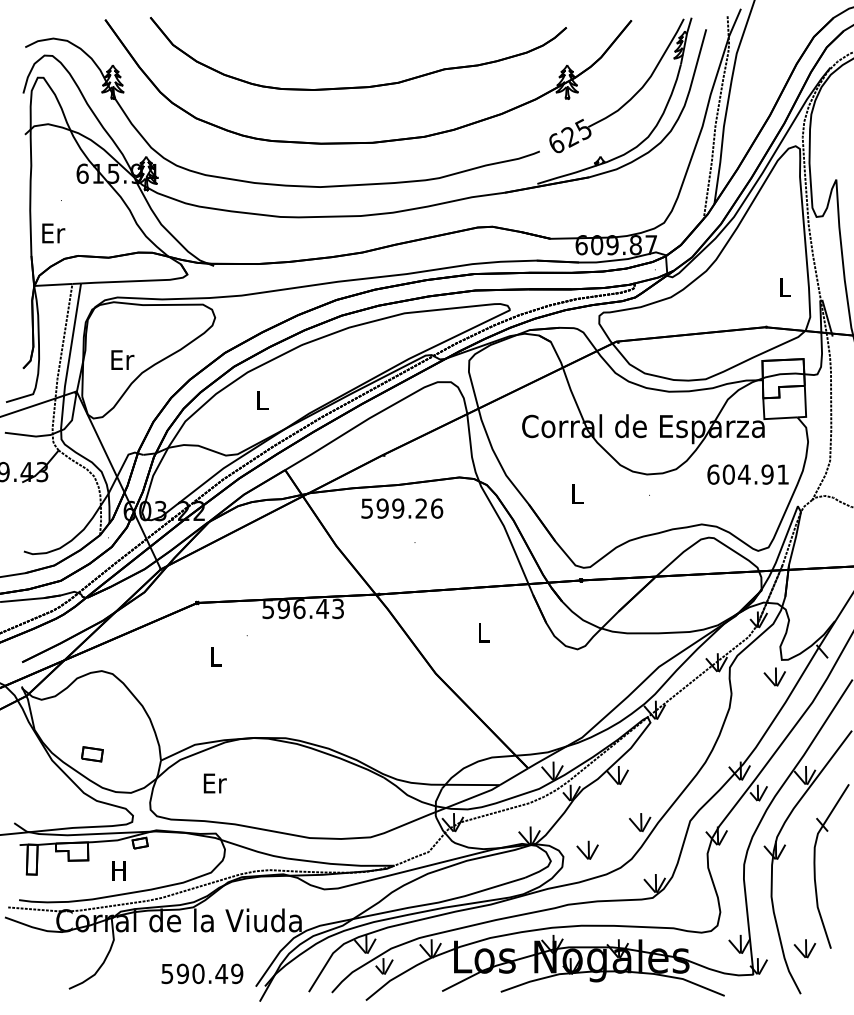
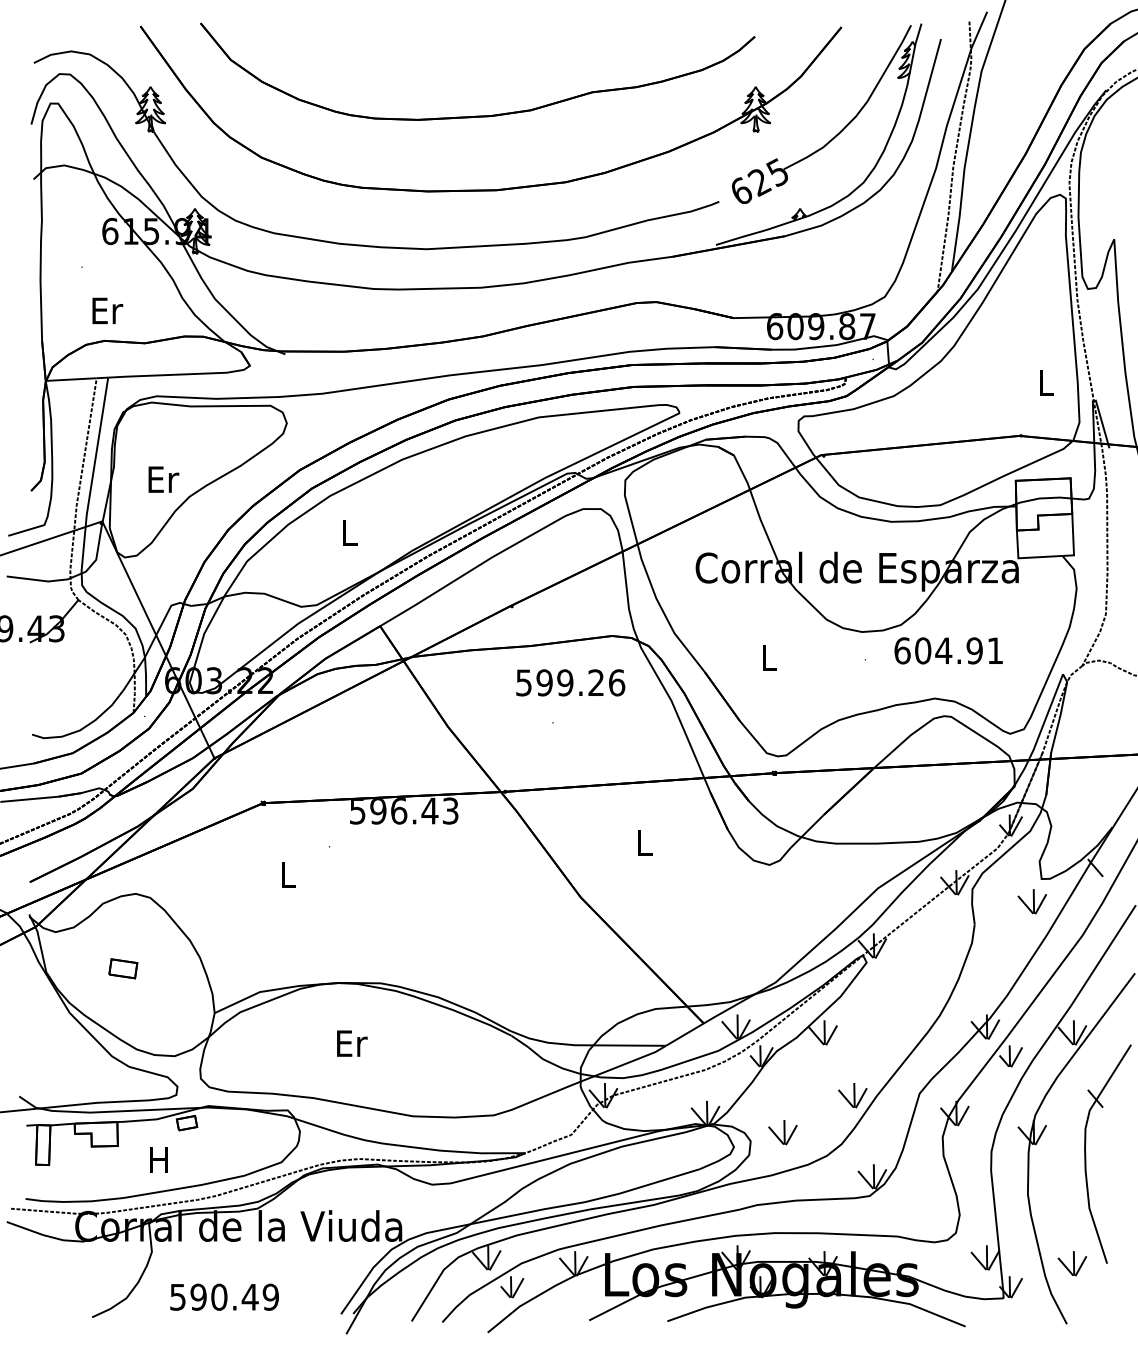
text: (53, 233) -> (107, 311), moved
text: (747, 474) -> (947, 650), moved
text: (402, 508) -> (570, 682), moved
part: (92, 754) -> (123, 969), moved
text: (214, 783) -> (351, 1043), moved
text: (202, 973) -> (224, 1296), moved

